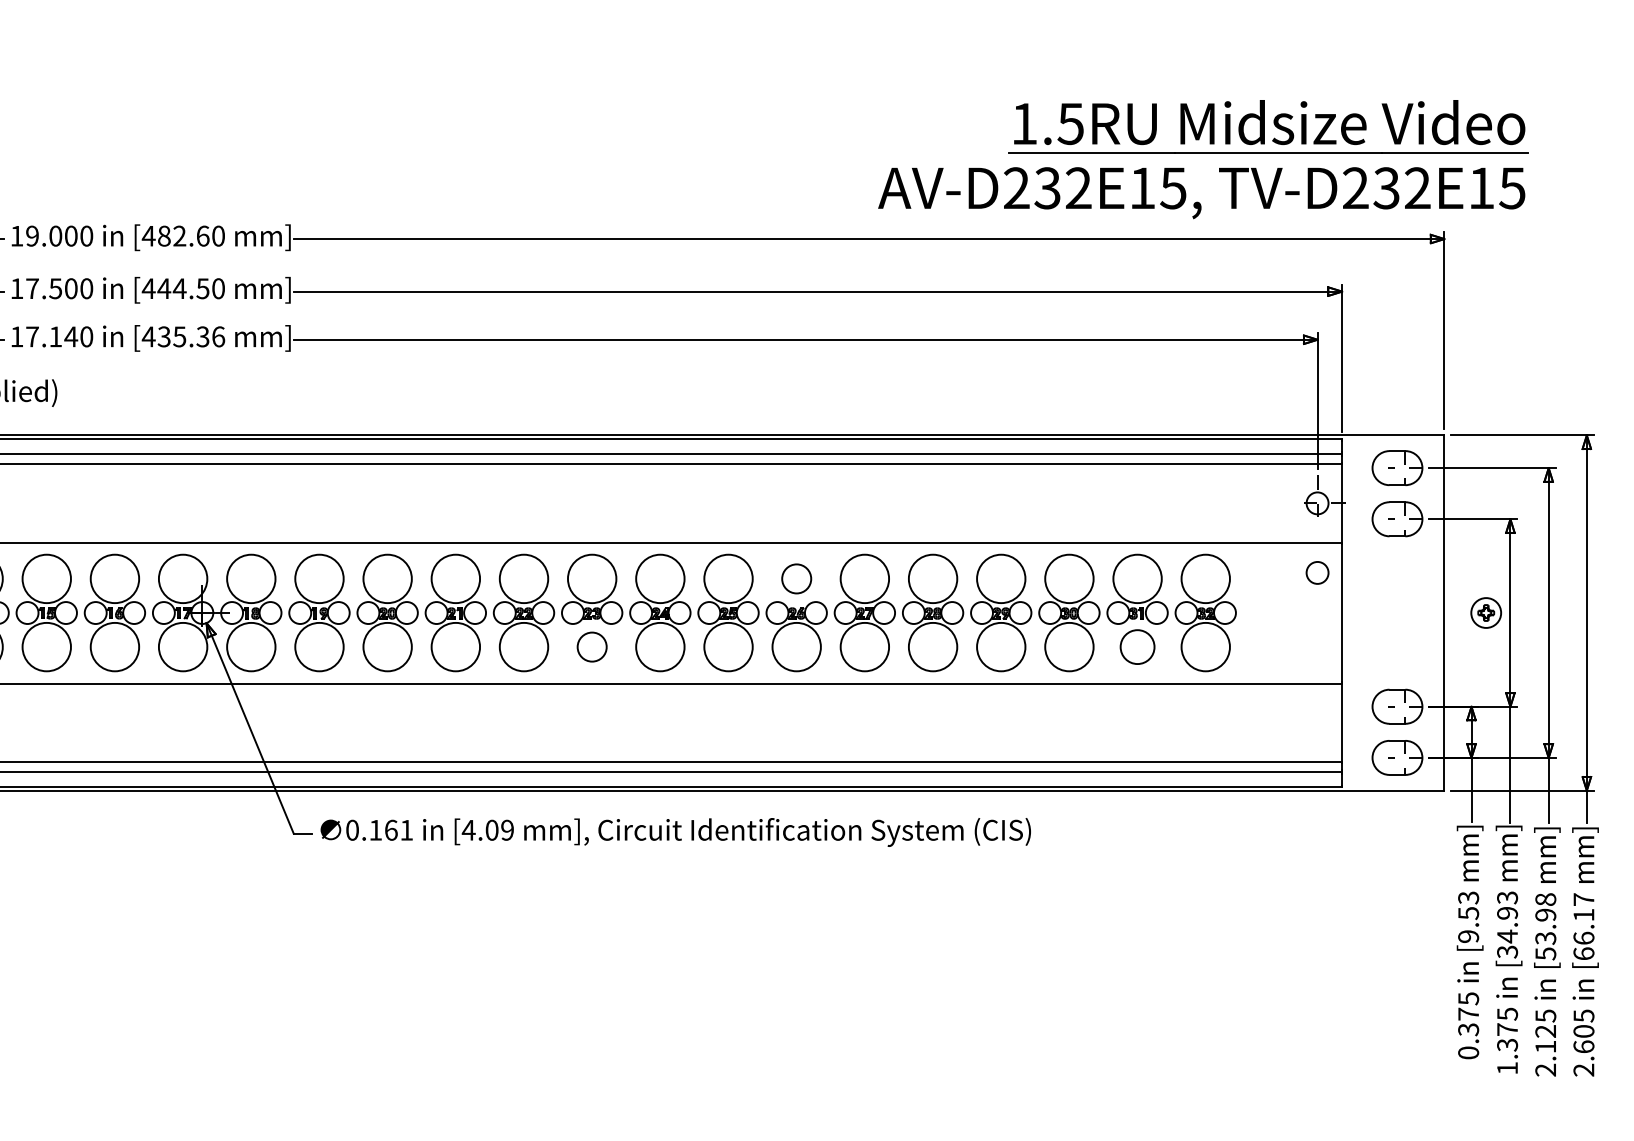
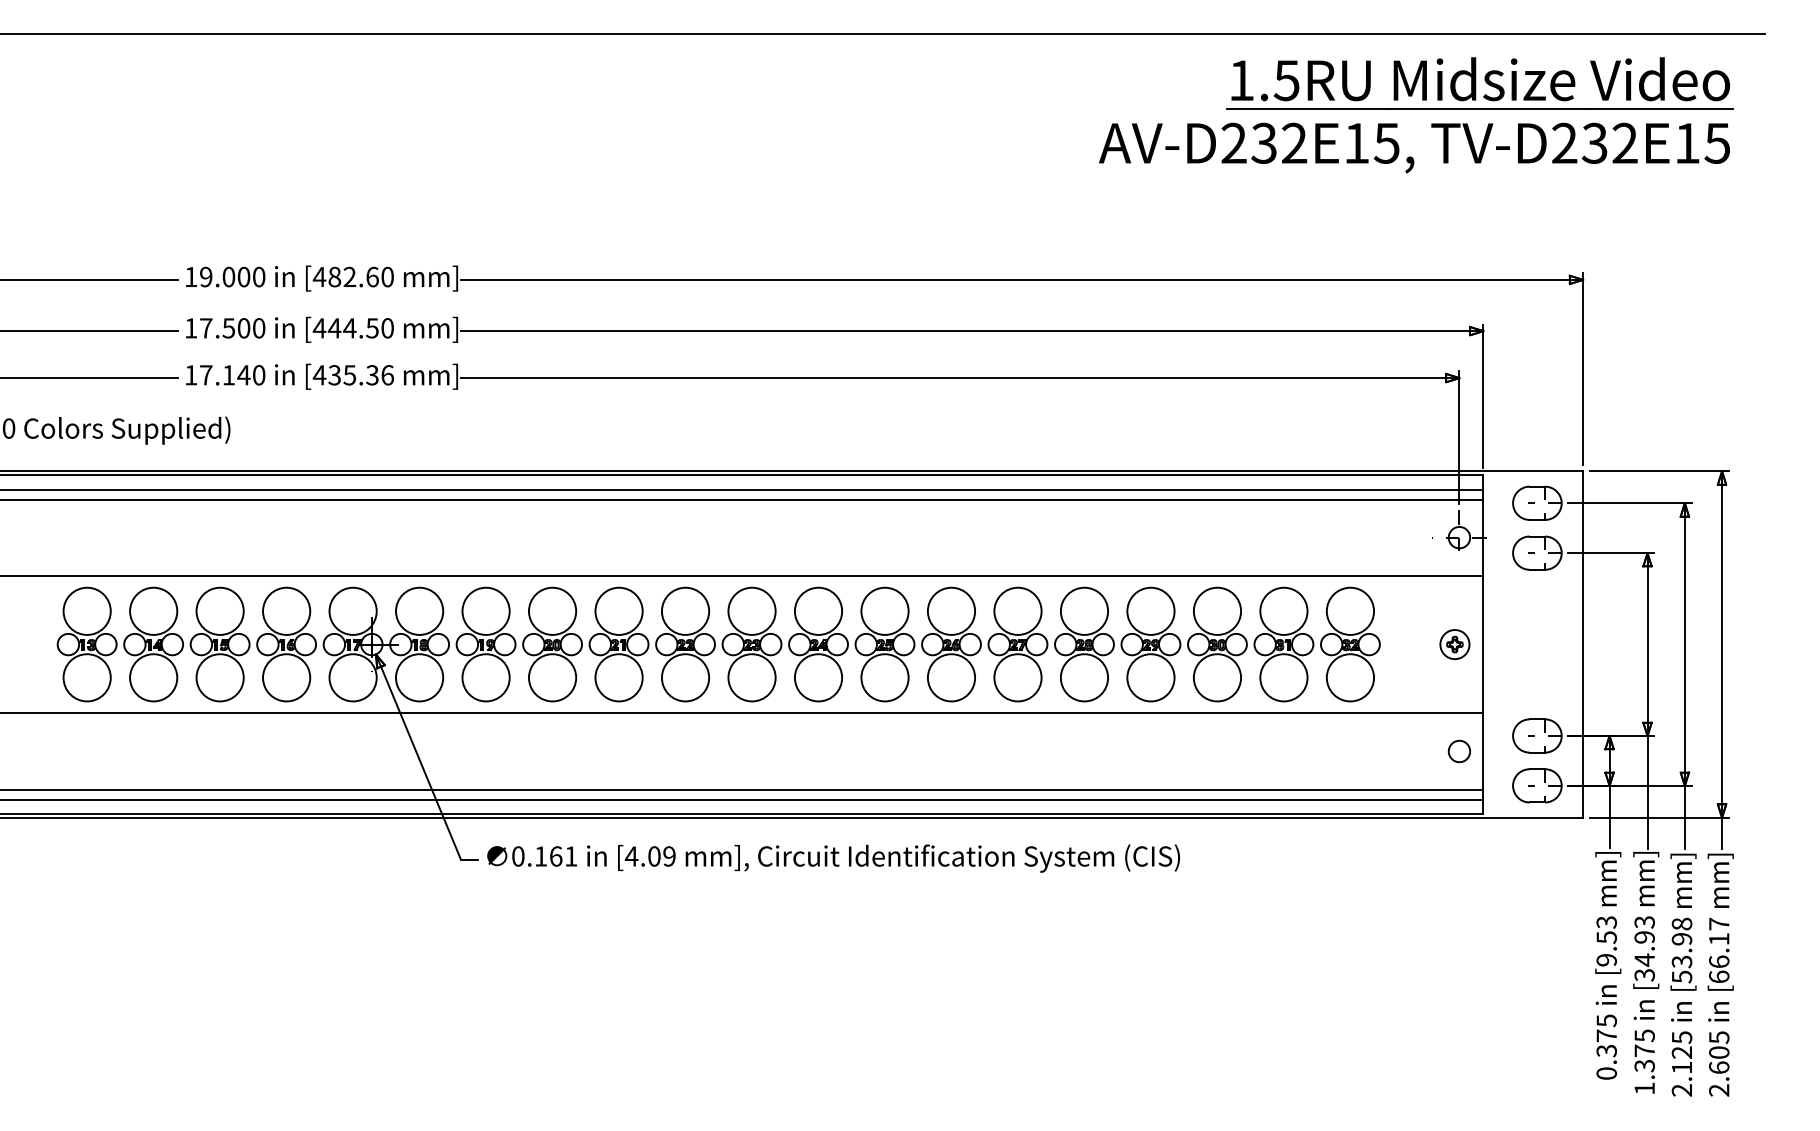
part: (1203, 159) -> (1416, 115), moved
circle: (1317, 572) -> (1459, 751), moved
circle: (796, 578) -> (951, 610), size x1.67
part: (1485, 612) -> (1454, 644), moved
circle: (591, 646) -> (751, 677), size x1.67
circle: (1137, 646) -> (1283, 677), size x1.43

